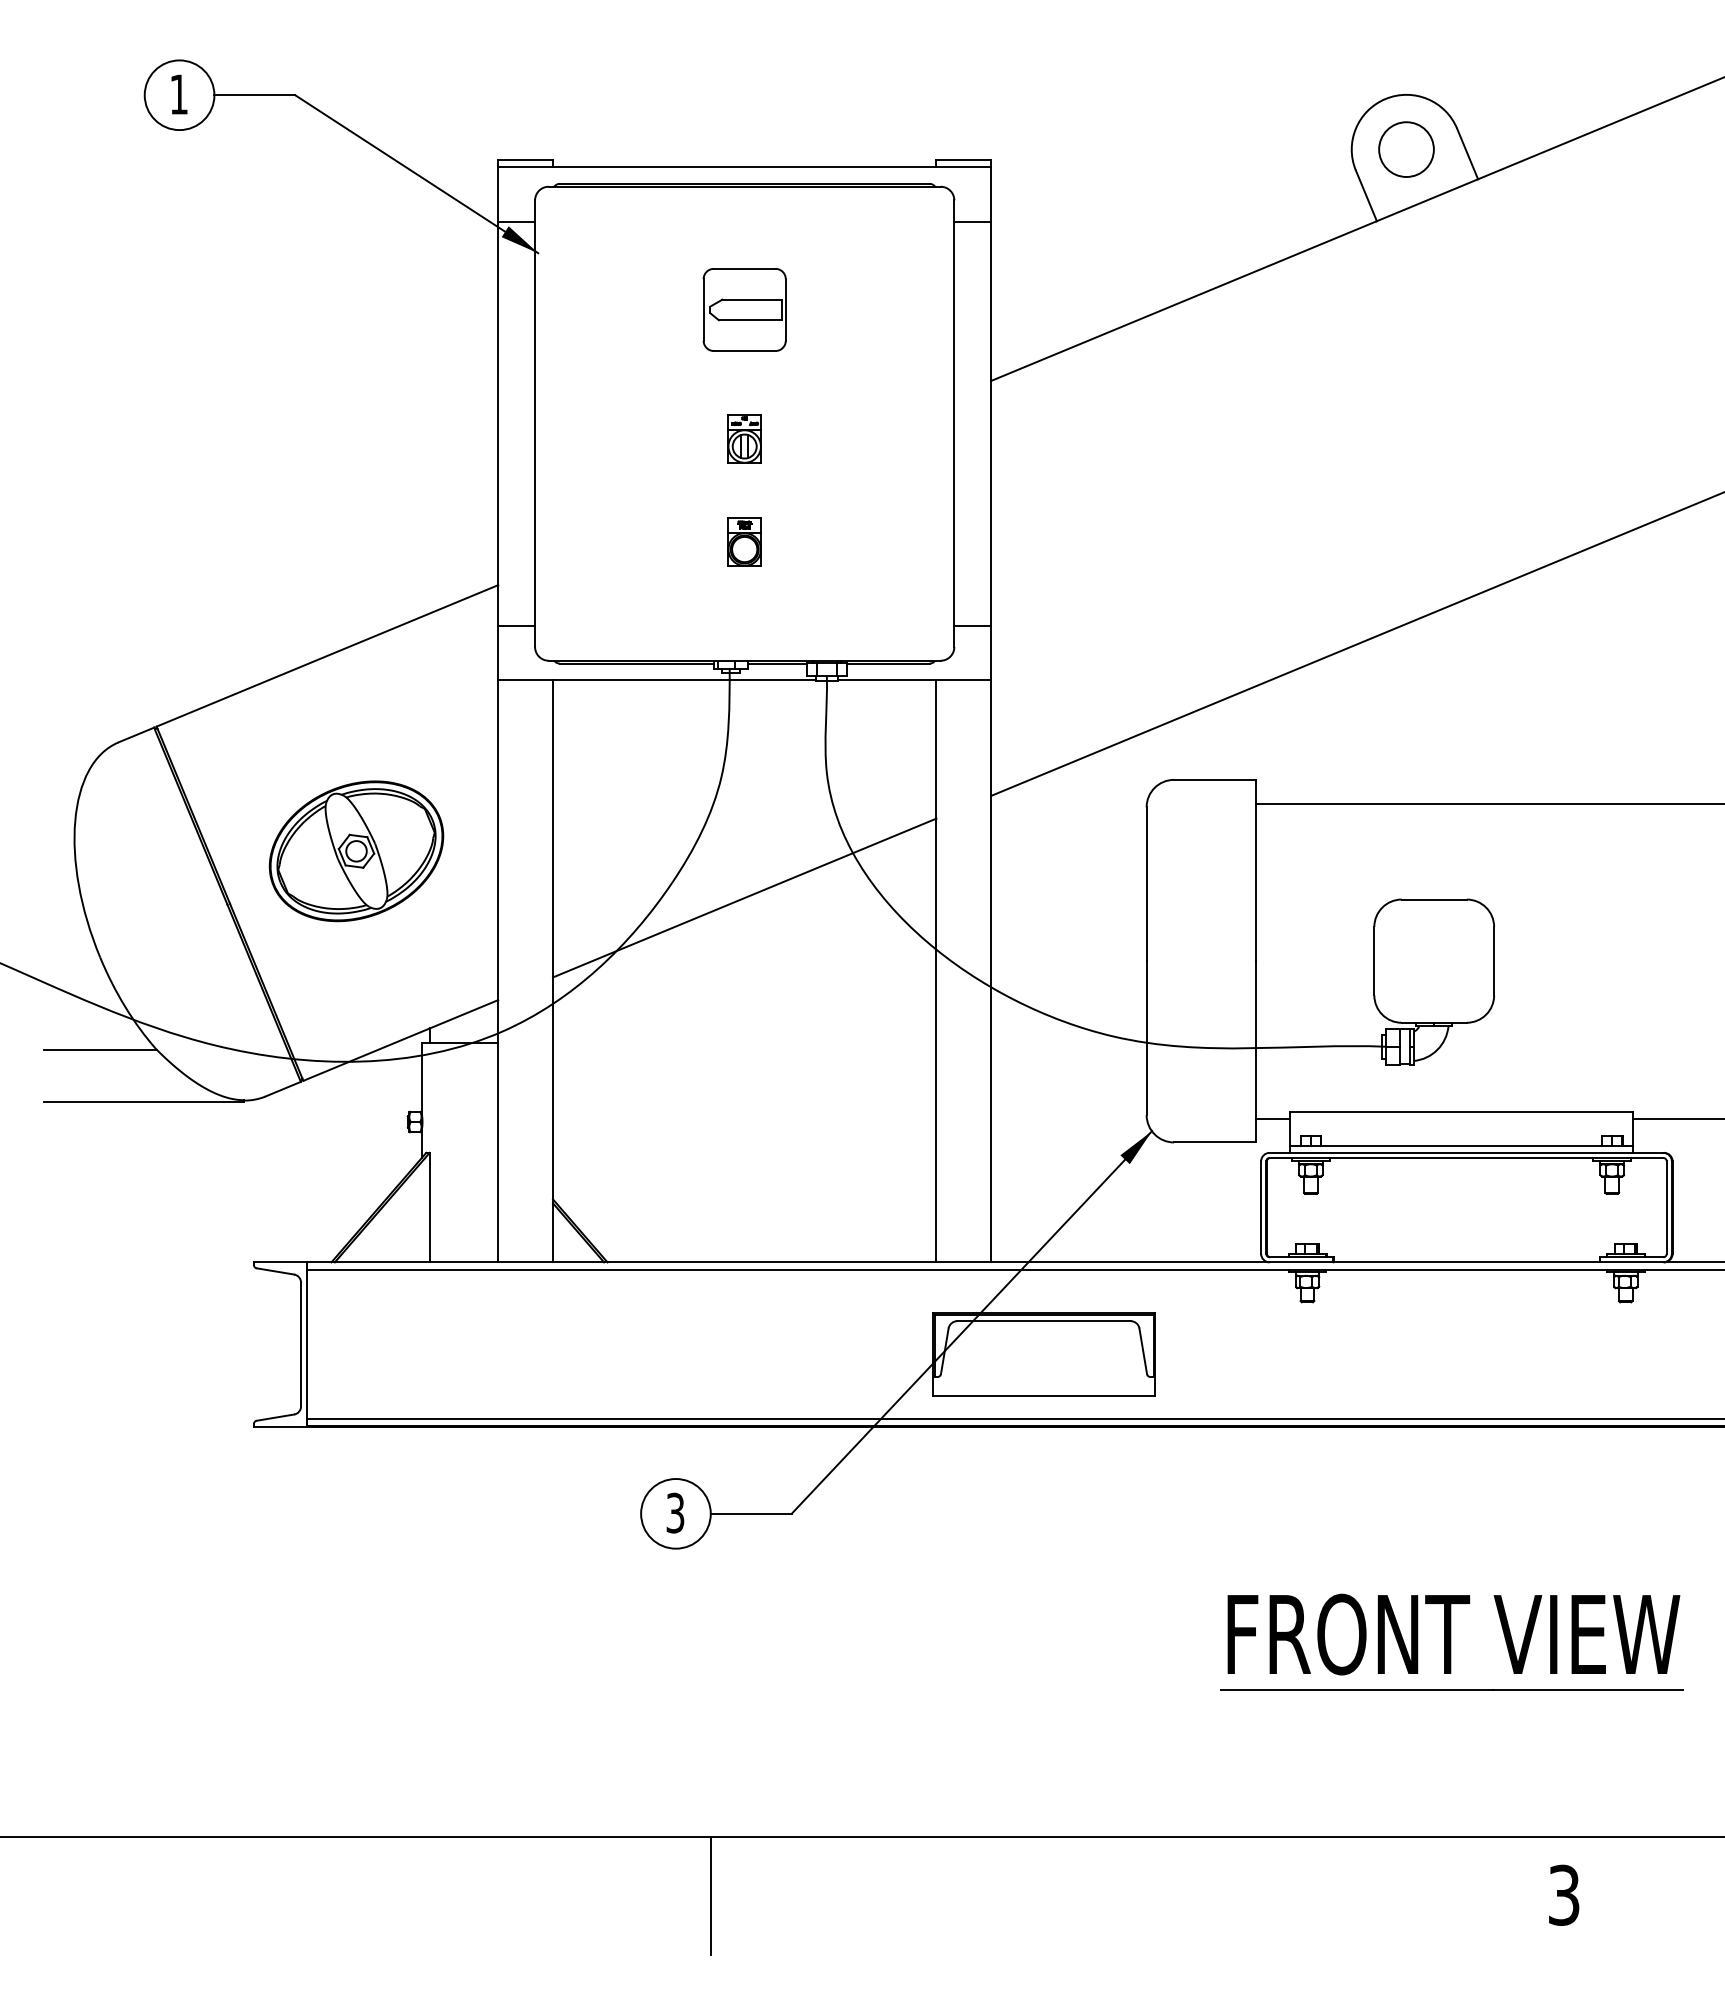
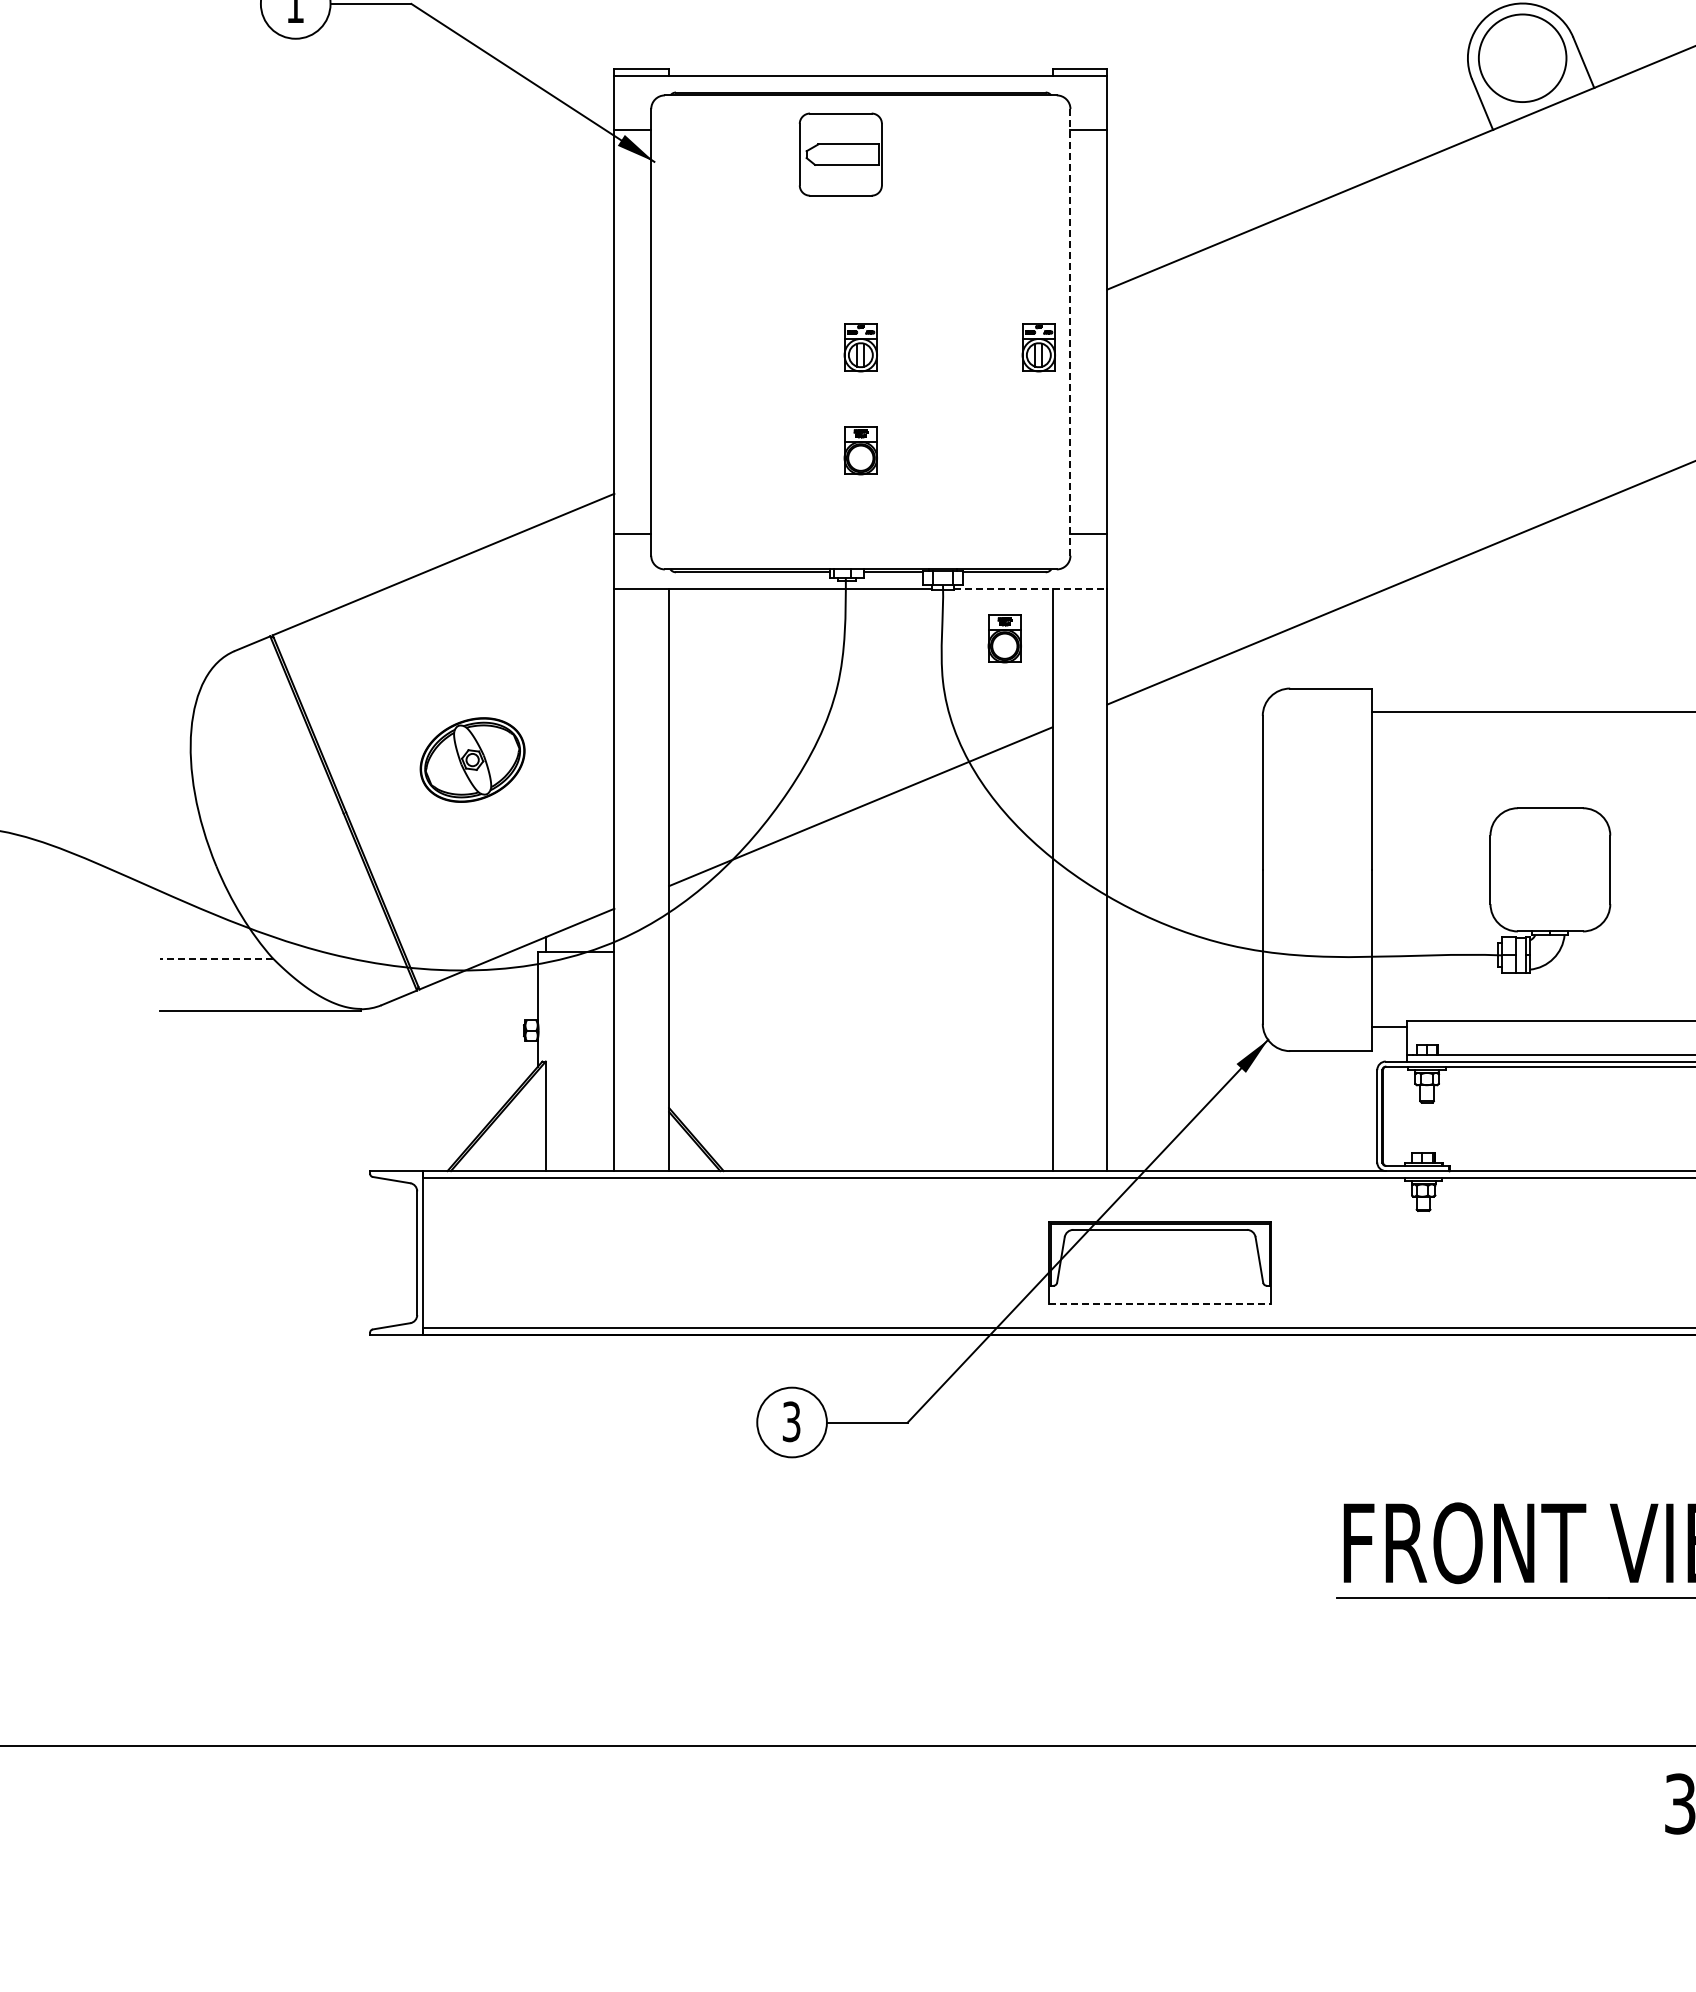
circle: (1406, 149) -> (1522, 58), size x1.6
part: (744, 309) -> (840, 154), moved
line: (954, 423) -> (1070, 332), solid -> dashed
part: (922, 438) -> (1038, 347), added
line: (915, 680) -> (1031, 589), solid -> dashed
part: (888, 729) -> (1004, 638), added
part: (356, 851) -> (472, 760), size x0.6
line: (100, 1050) -> (216, 959), solid -> dashed
line: (1044, 1395) -> (1160, 1304), solid -> dashed
line: (710, 1895) -> (826, 1804), removed

